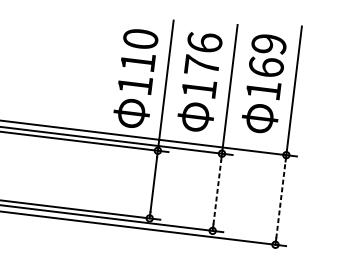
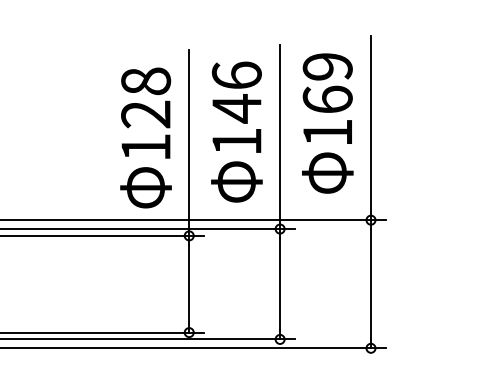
text: (139, 50) -> (145, 97), 110 -> 128
text: (201, 65) -> (236, 108), 176 -> 146
line: (217, 191) -> (280, 283), dashed -> solid
line: (281, 200) -> (371, 284), dashed -> solid

